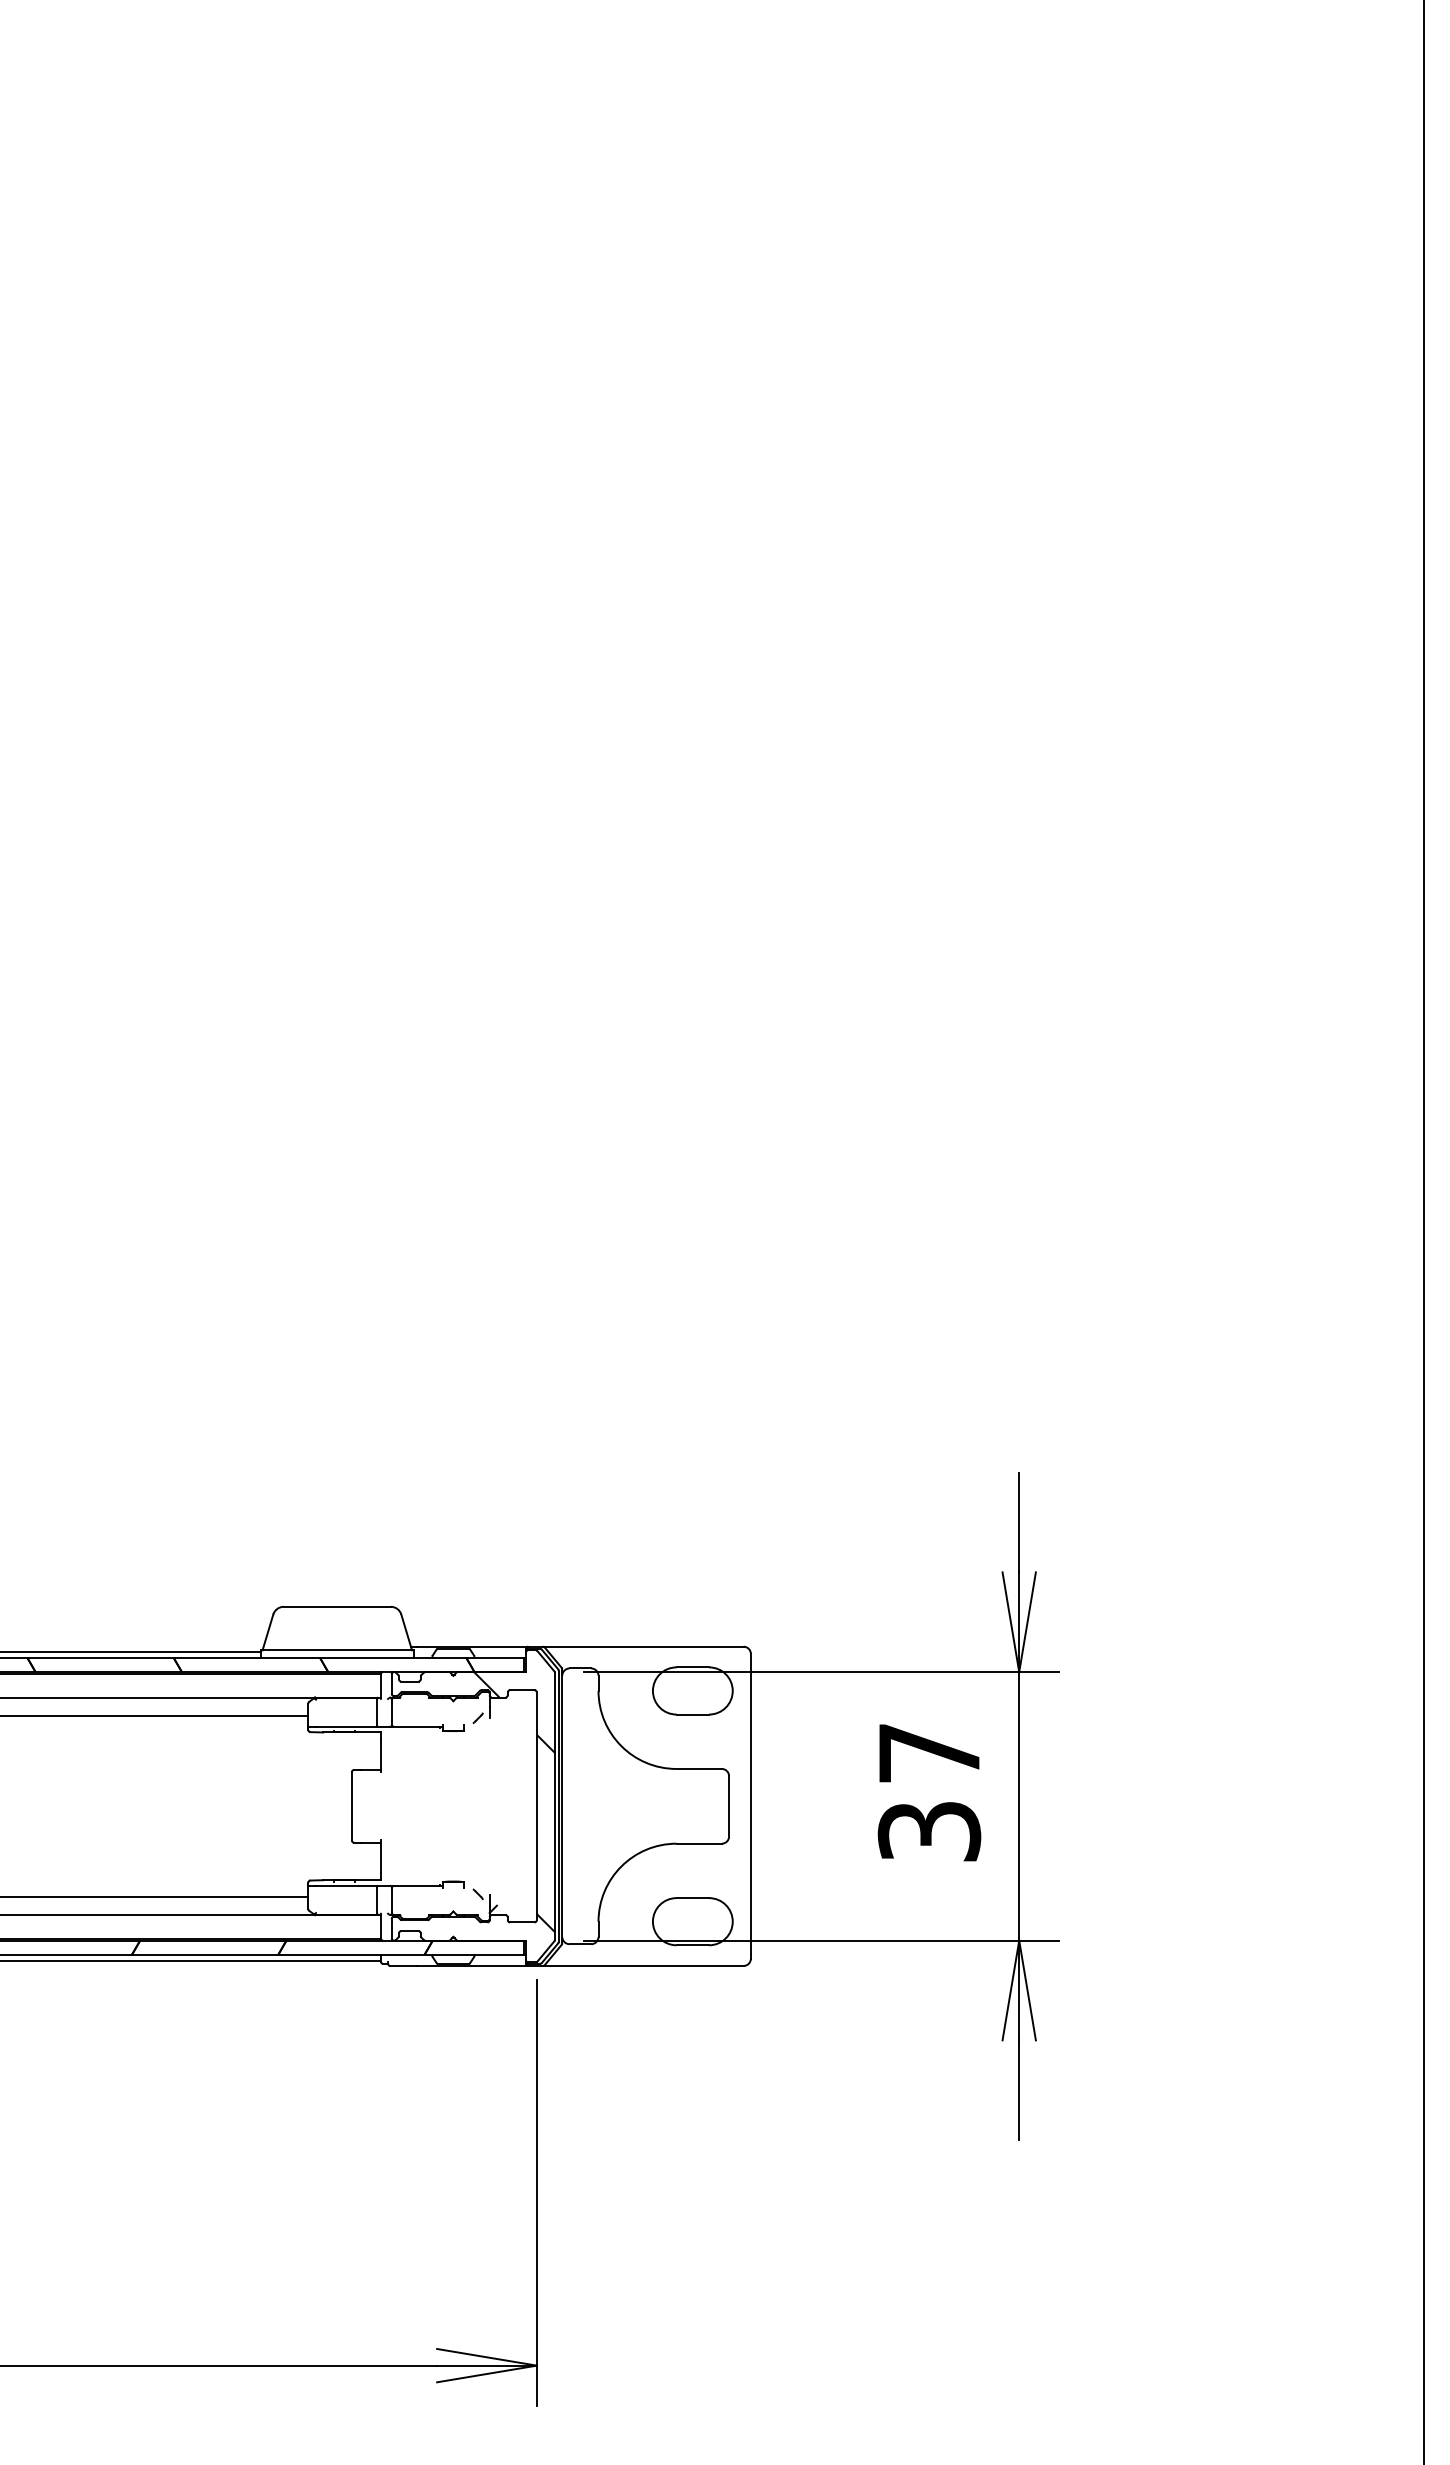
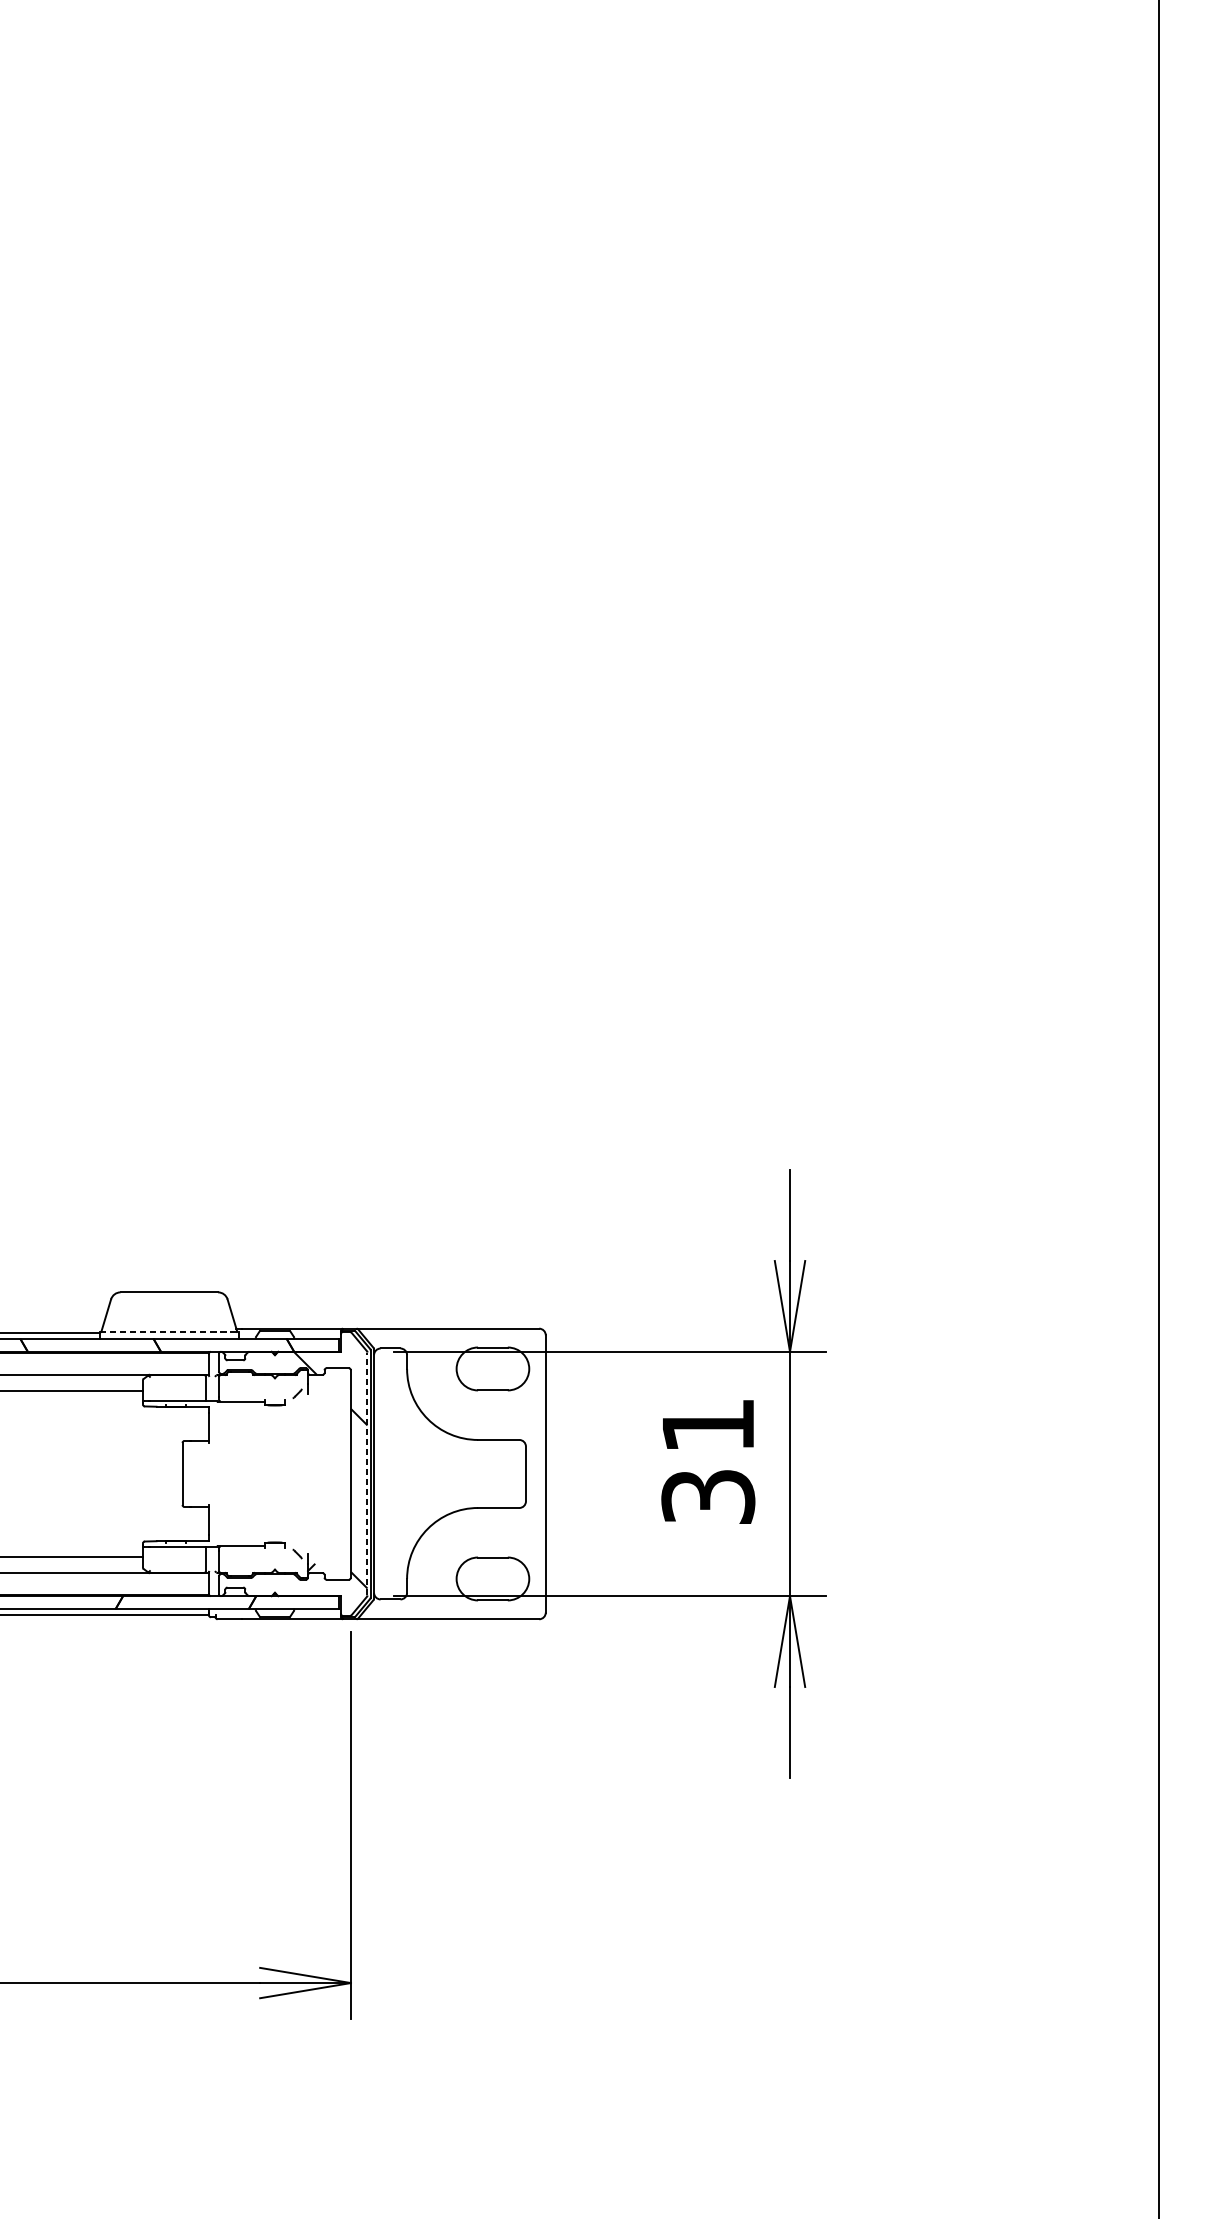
line: (337, 1650) -> (169, 1332), solid -> dashed
text: (929, 1753) -> (708, 1425), 37 -> 31
line: (554, 1805) -> (367, 1473), solid -> dashed

